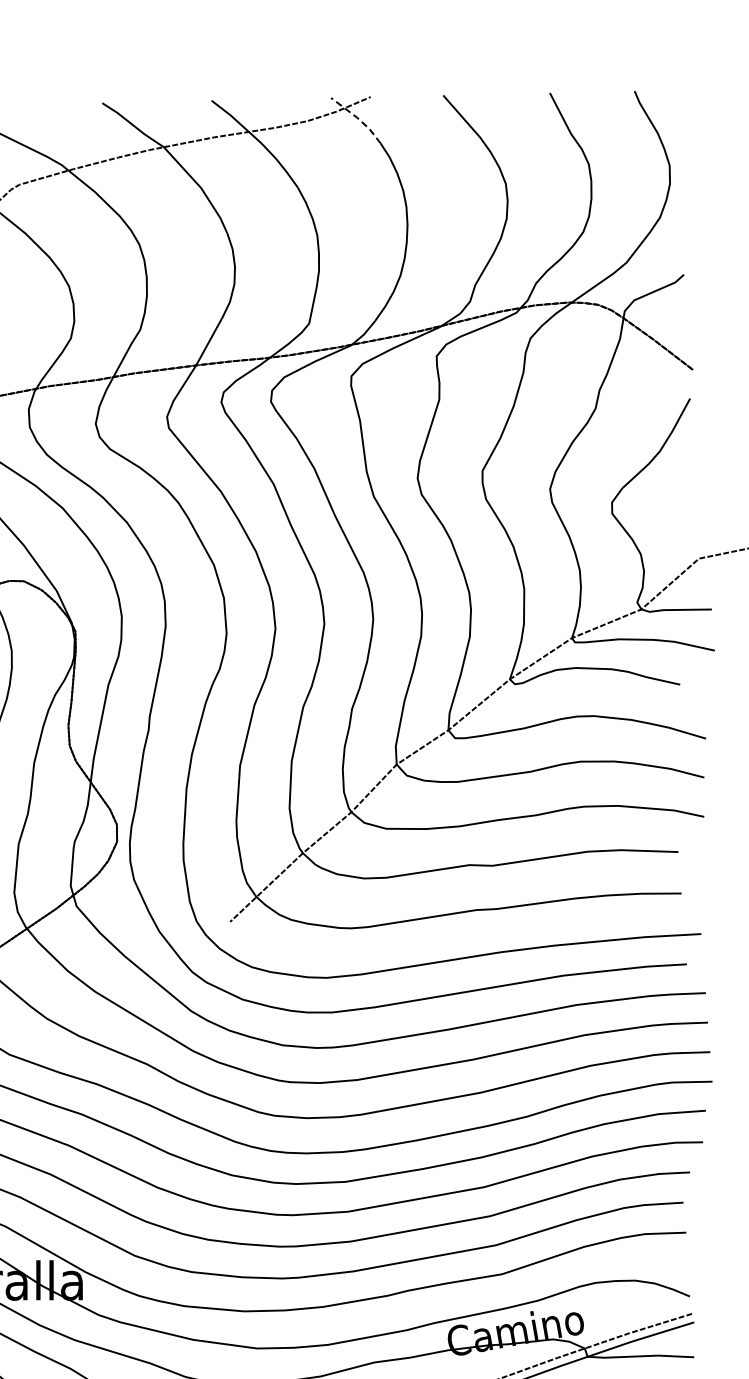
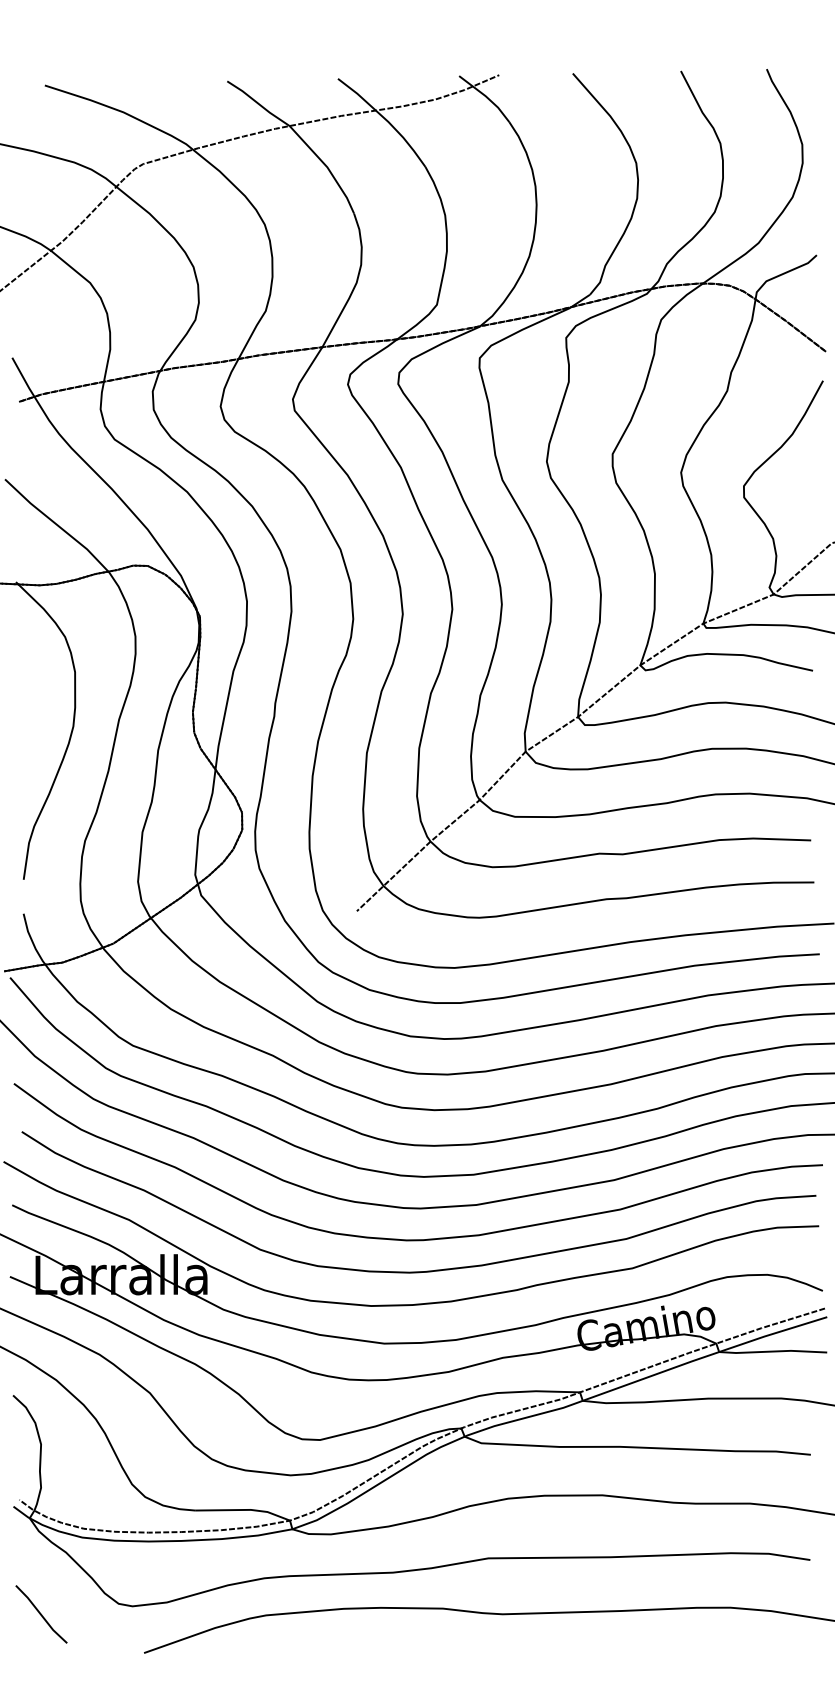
line: (358, 118) -> (486, 96), dashed -> solid

